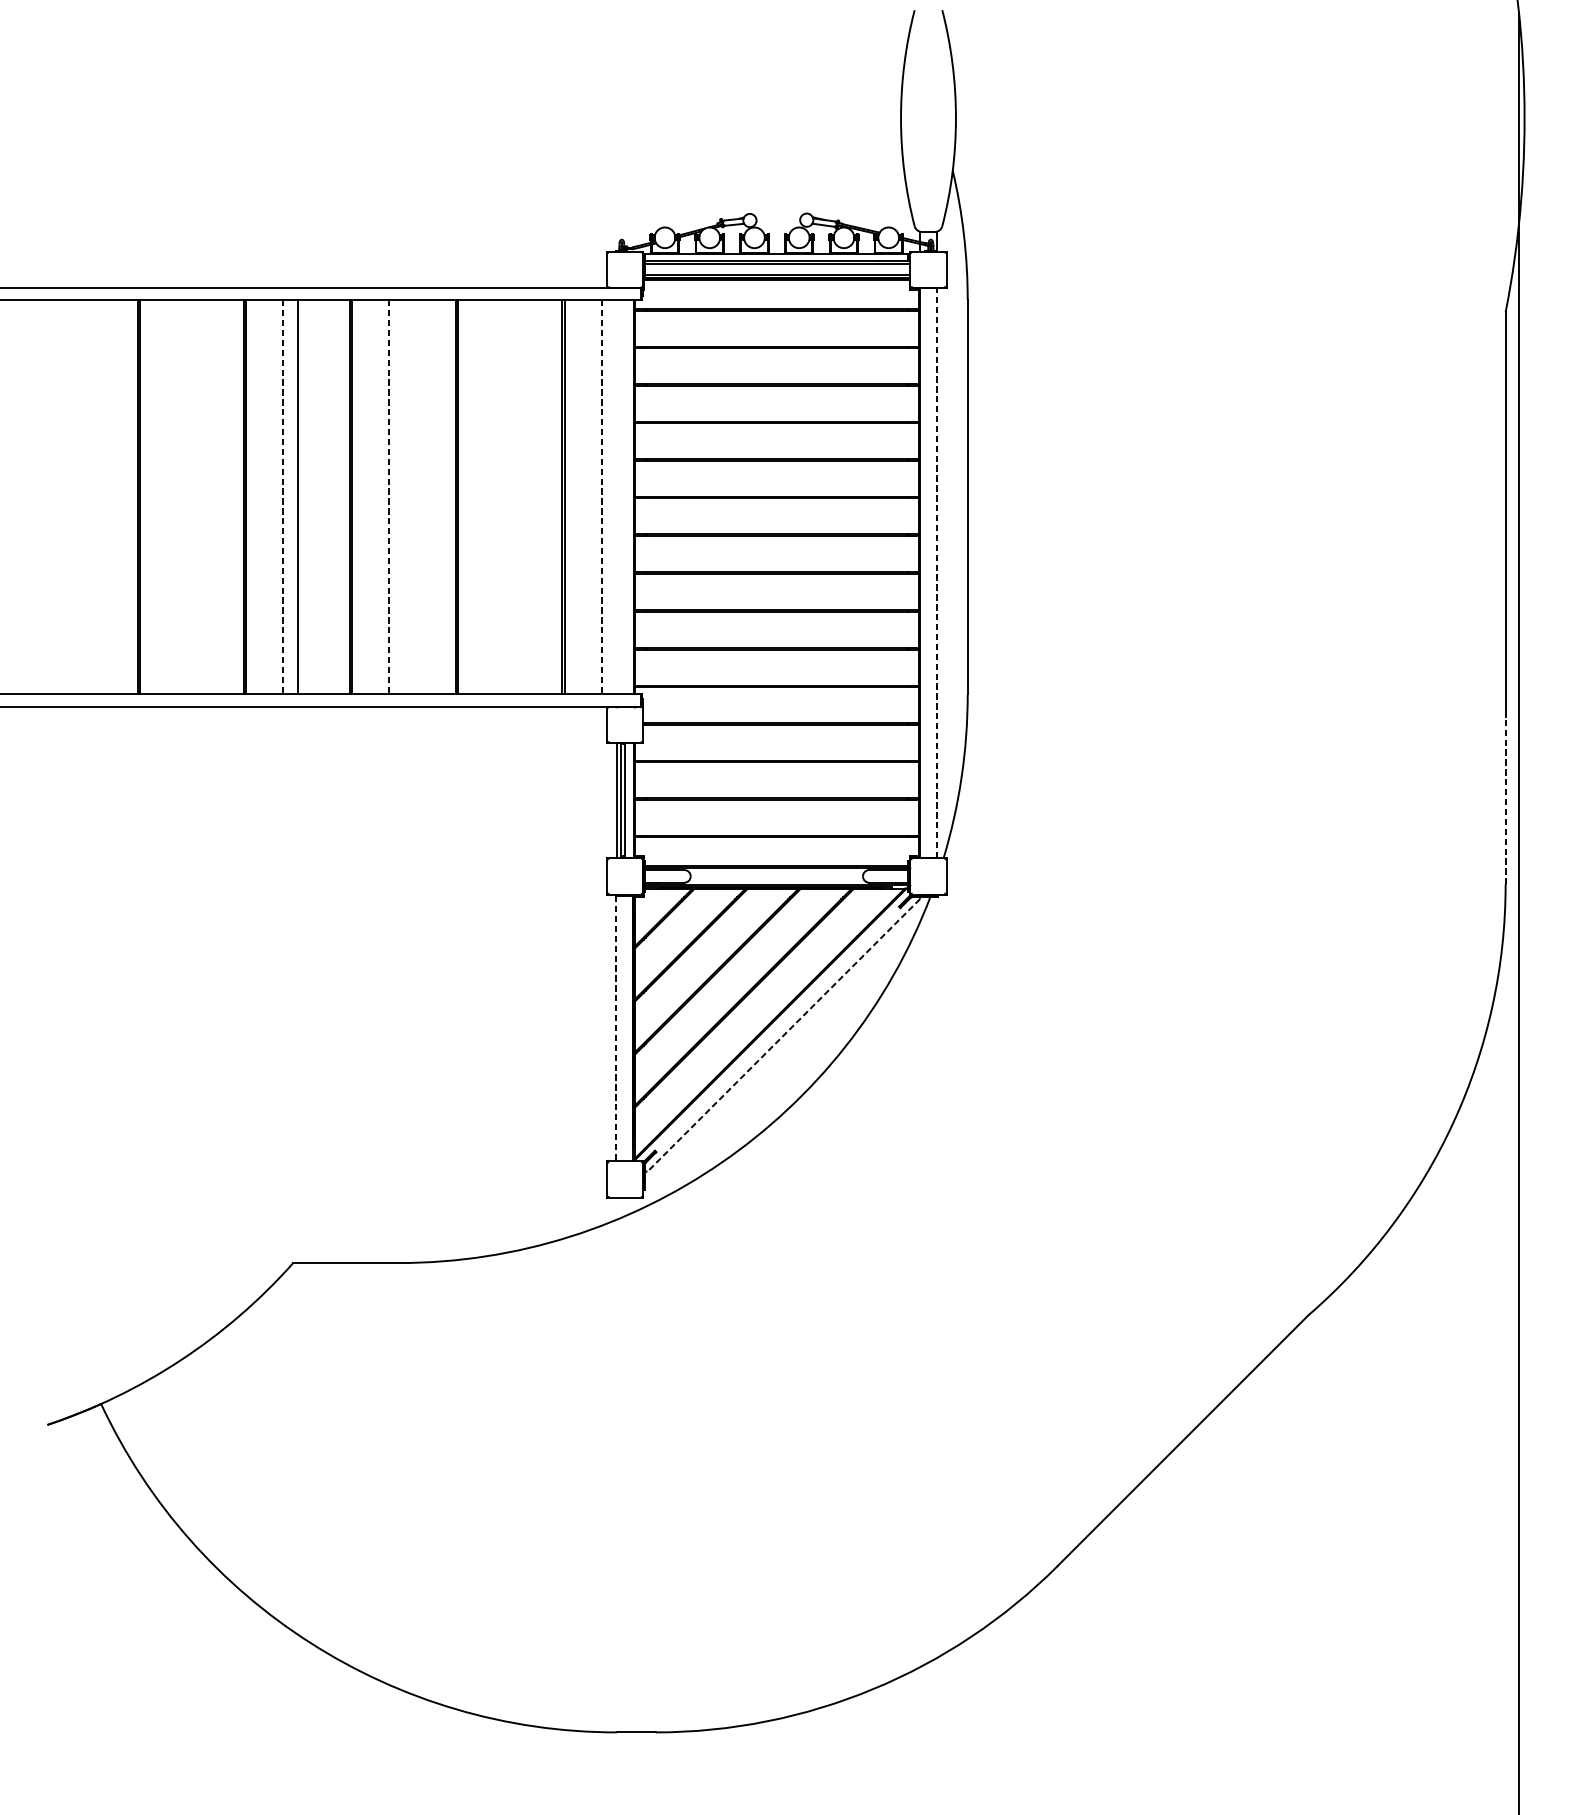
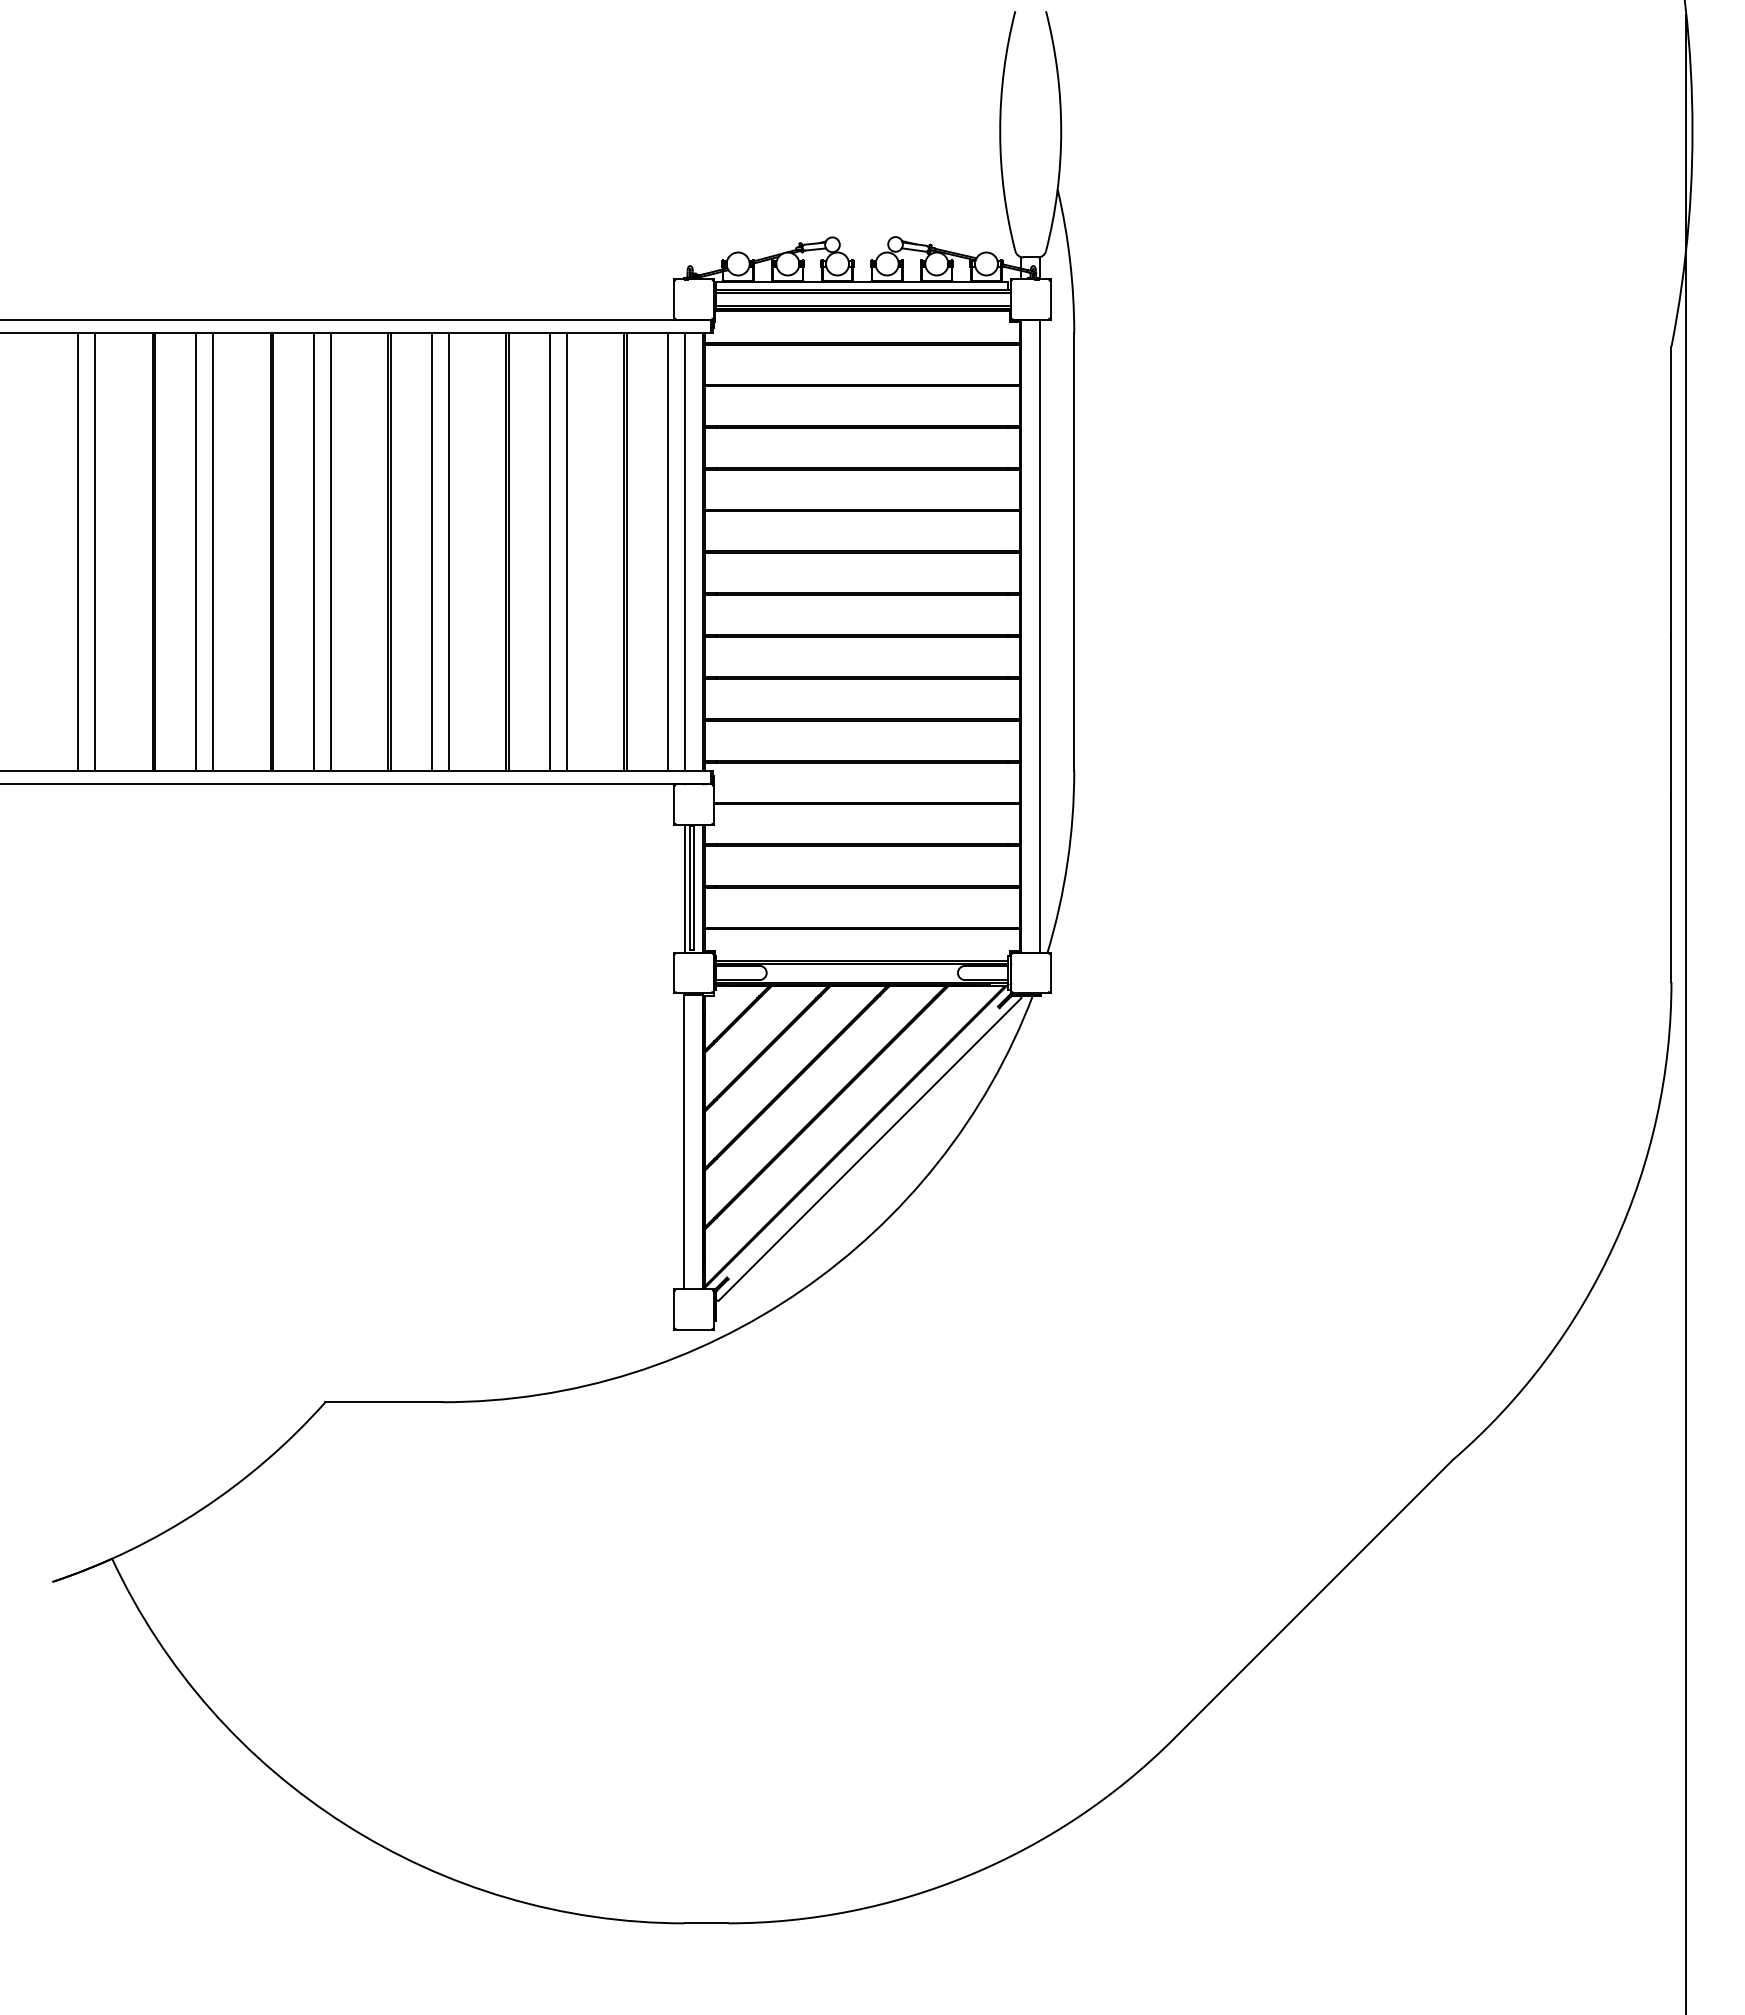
line: (70, 496) -> (78, 551), added
line: (86, 496) -> (95, 551), added
line: (177, 496) -> (196, 551), added
line: (192, 496) -> (213, 551), added
line: (404, 496) -> (448, 551), added
line: (495, 496) -> (549, 551), added
line: (510, 496) -> (566, 551), added
line: (616, 496) -> (684, 551), added
line: (283, 497) -> (314, 552), dashed -> solid
line: (389, 497) -> (432, 552), dashed -> solid
line: (601, 497) -> (667, 552), dashed -> solid
line: (937, 572) -> (1040, 635), dashed -> solid
line: (1505, 800) -> (1671, 888), dashed -> solid
line: (616, 1029) -> (684, 1142), dashed -> solid
line: (784, 1035) -> (870, 1149), dashed -> solid

